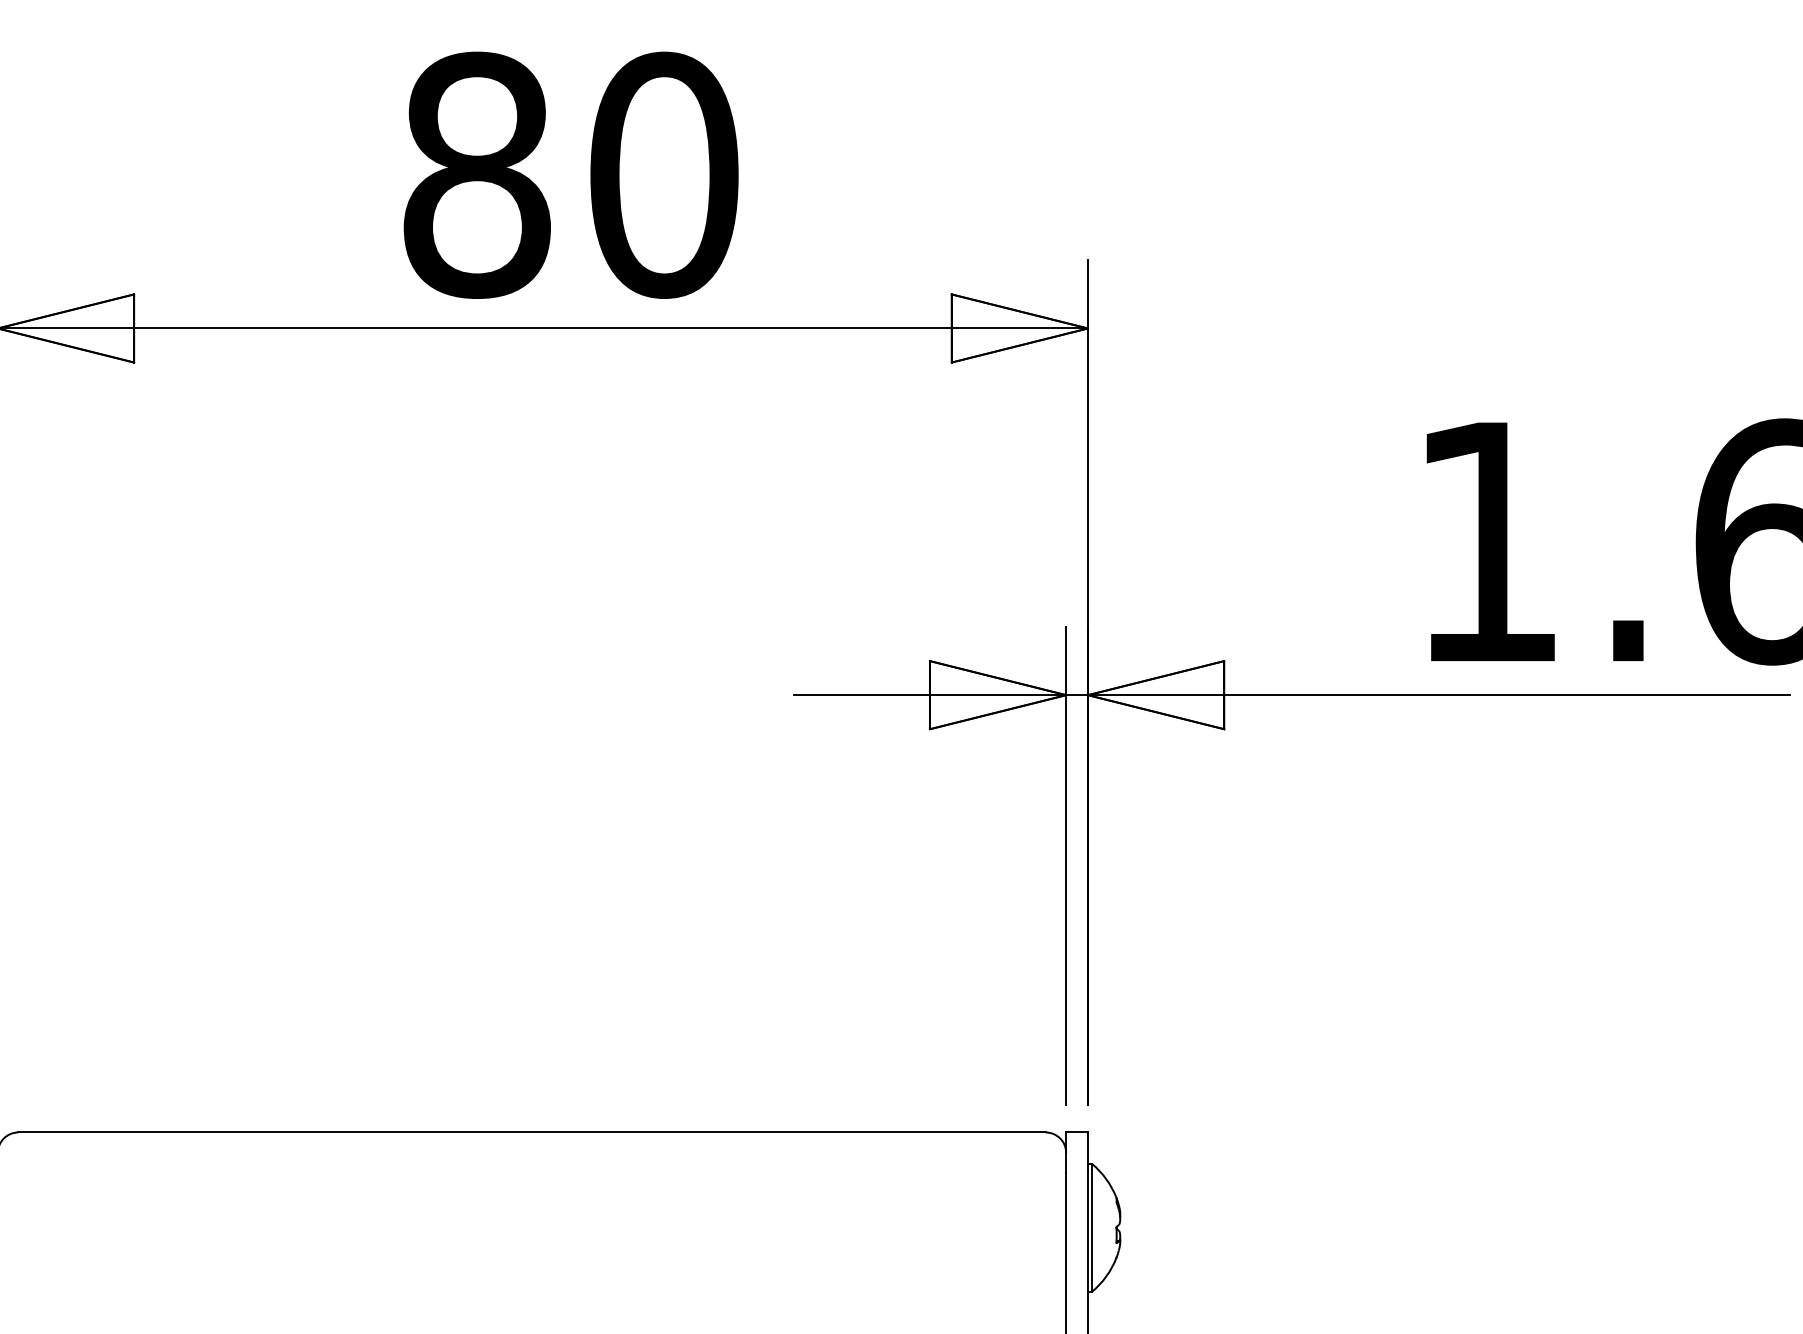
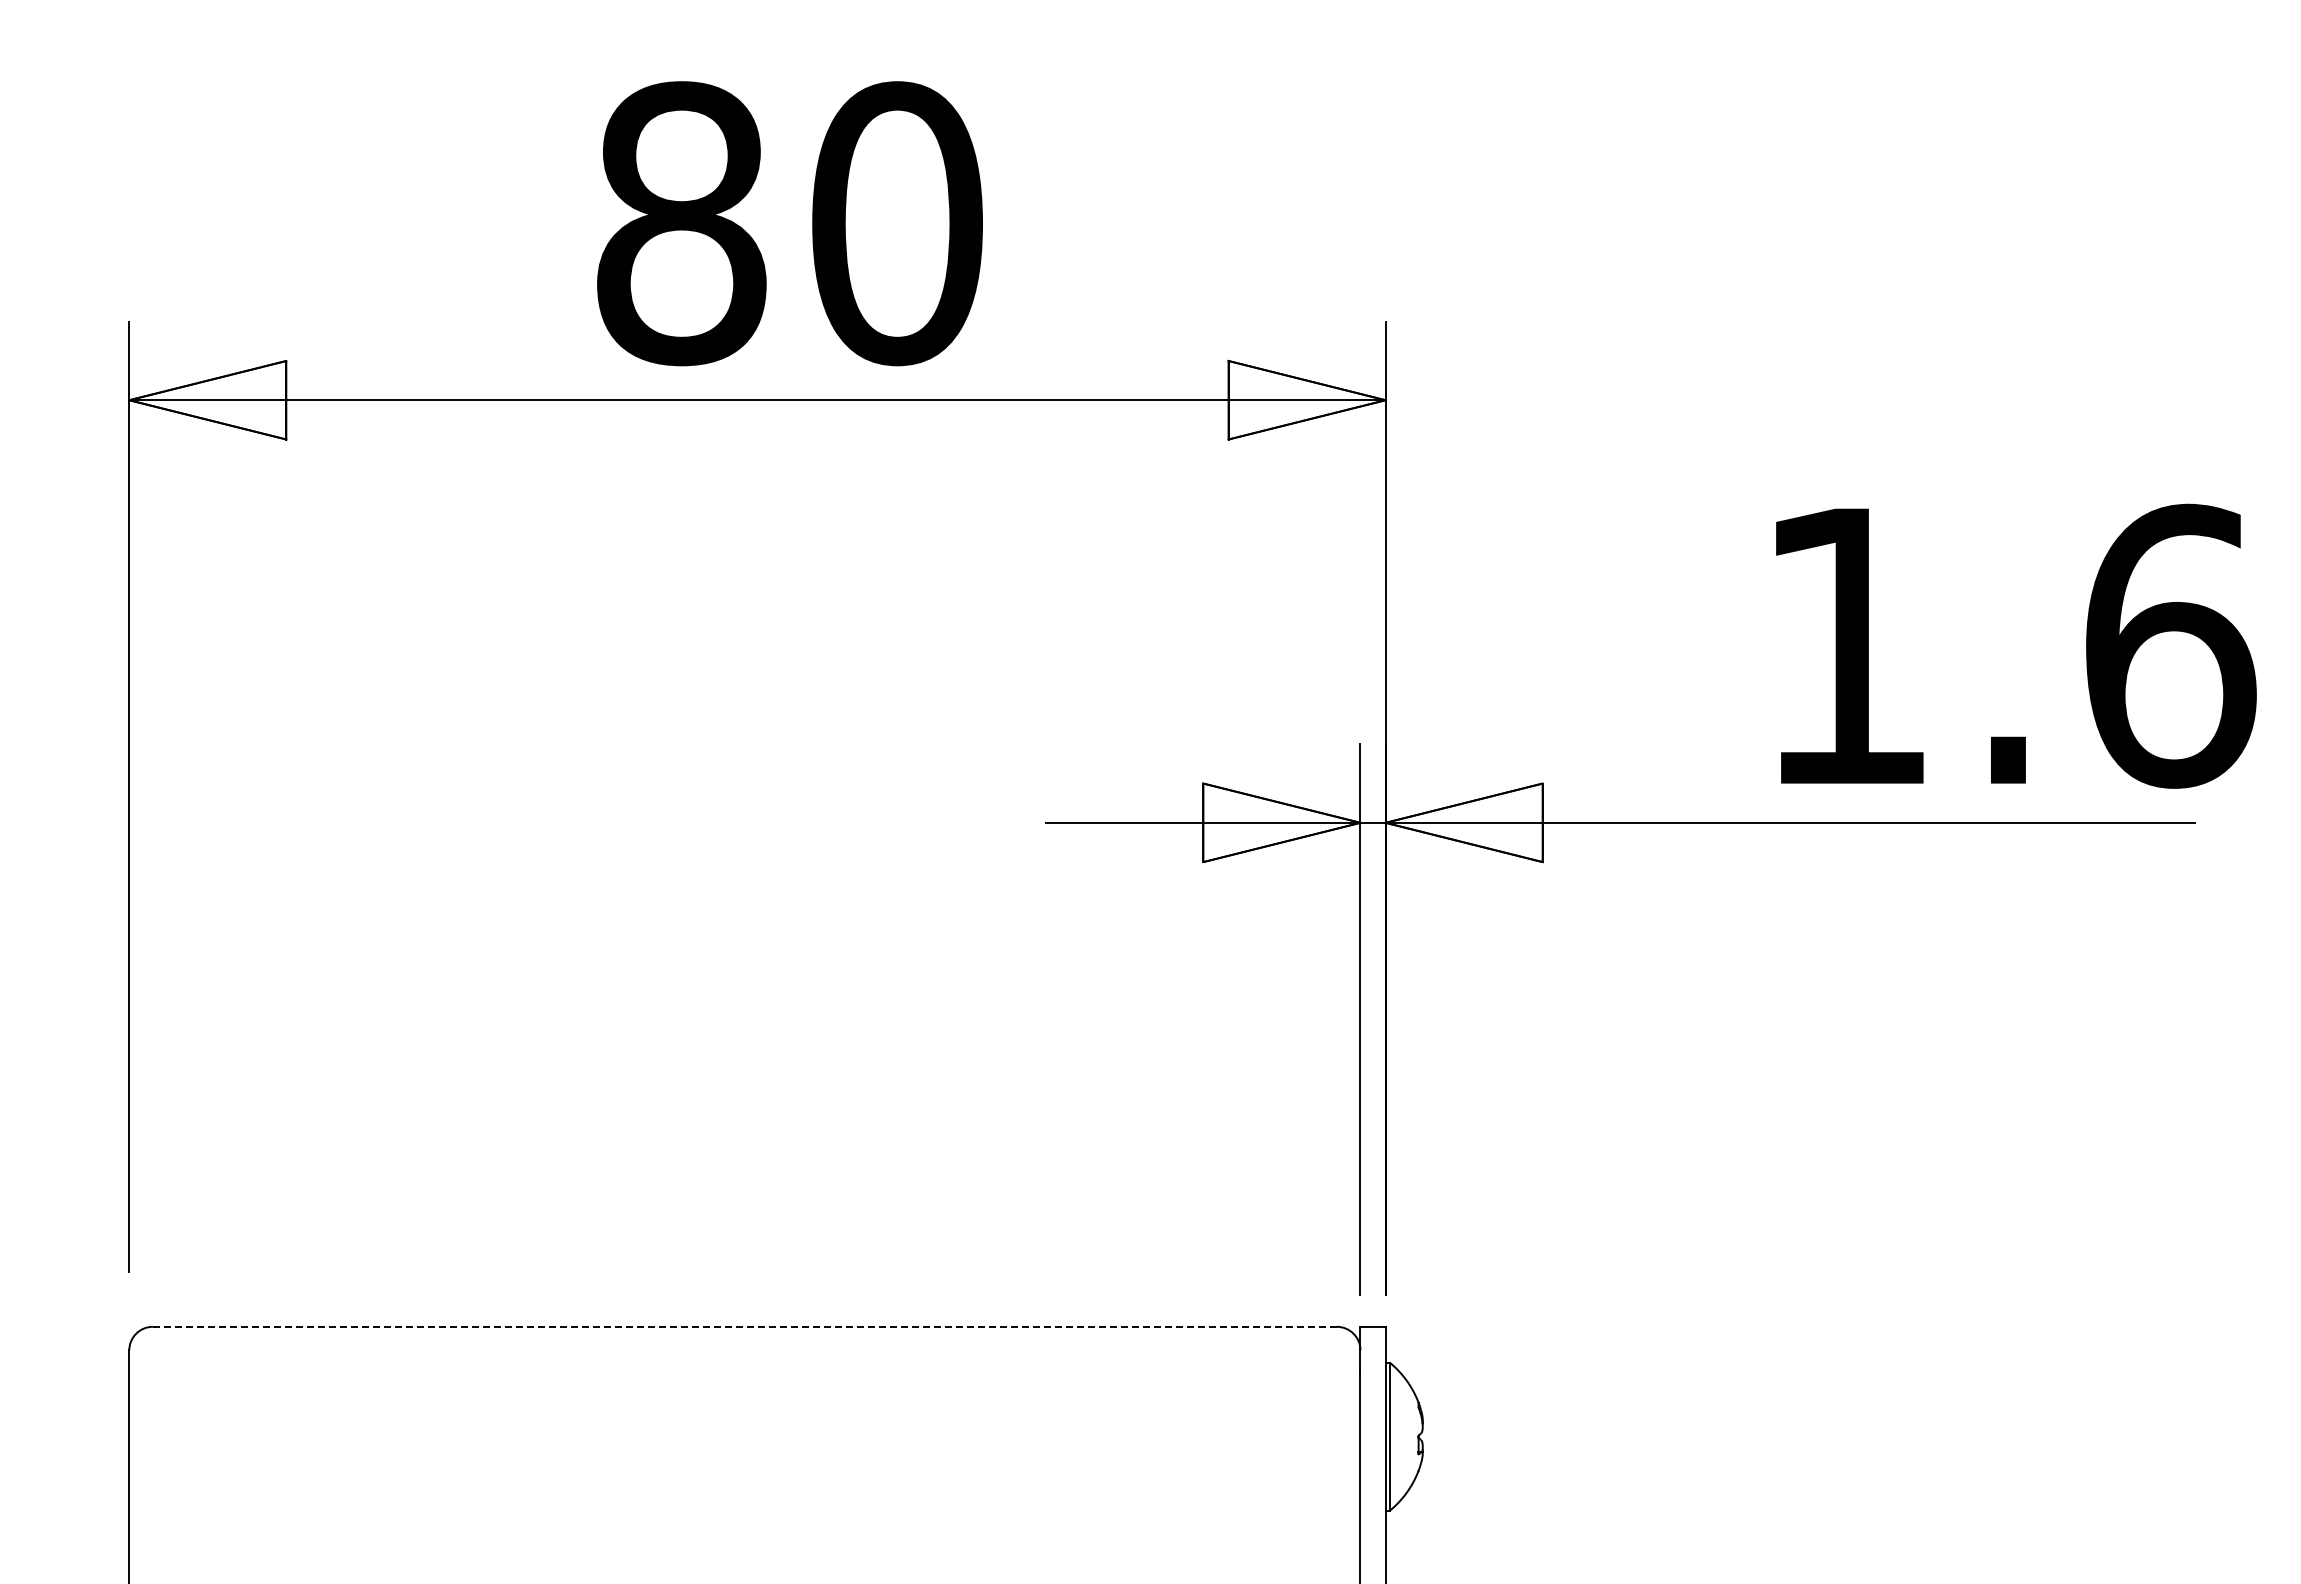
line: (531, 1132) -> (744, 1326), solid -> dashed

